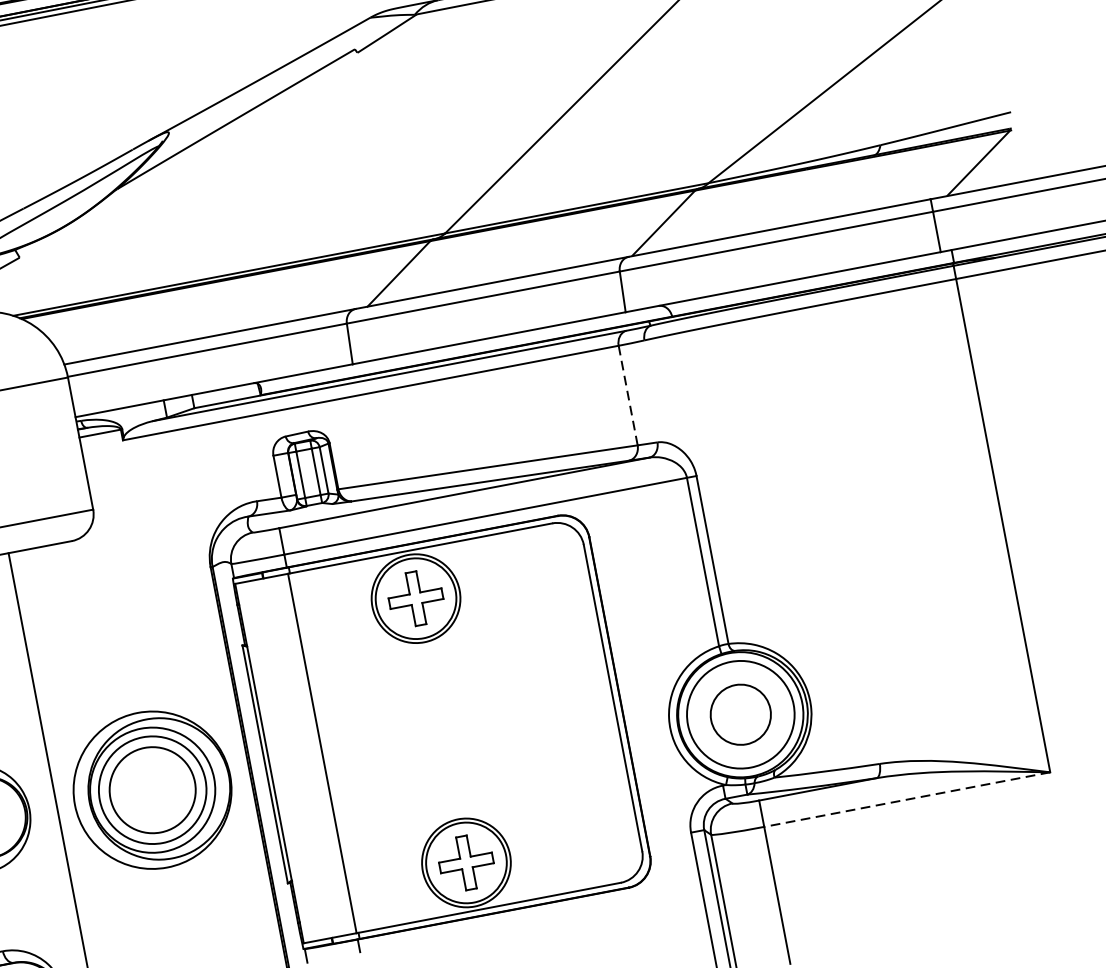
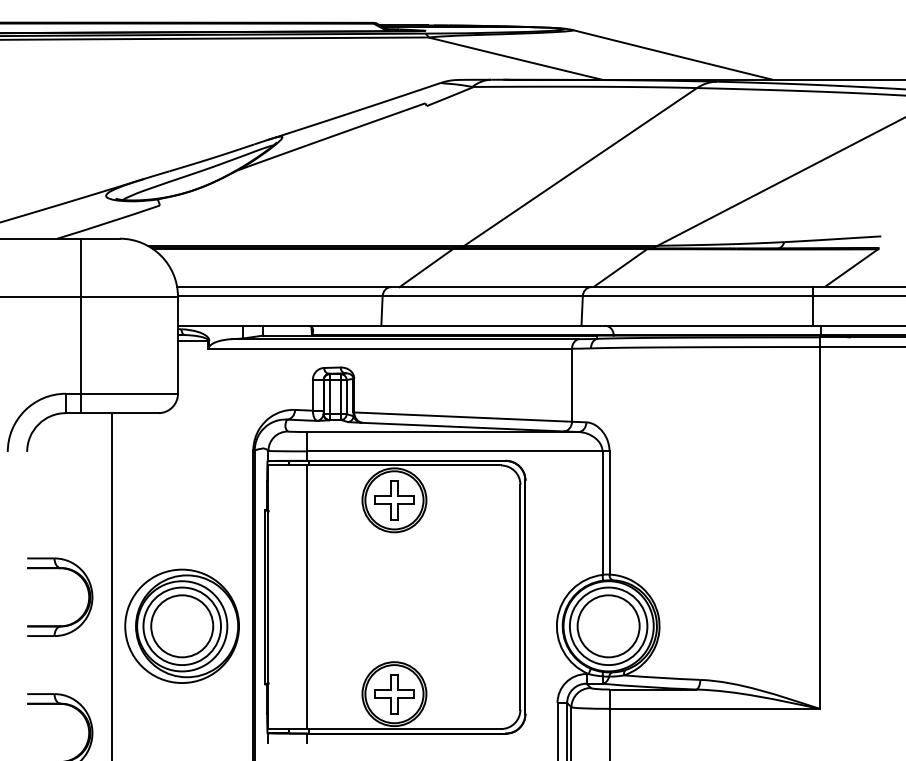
line: (628, 395) -> (572, 385), dashed -> solid
circle: (740, 715) -> (608, 626), size x1.43
part: (151, 789) -> (181, 625), moved
line: (906, 799) -> (714, 708), dashed -> solid

